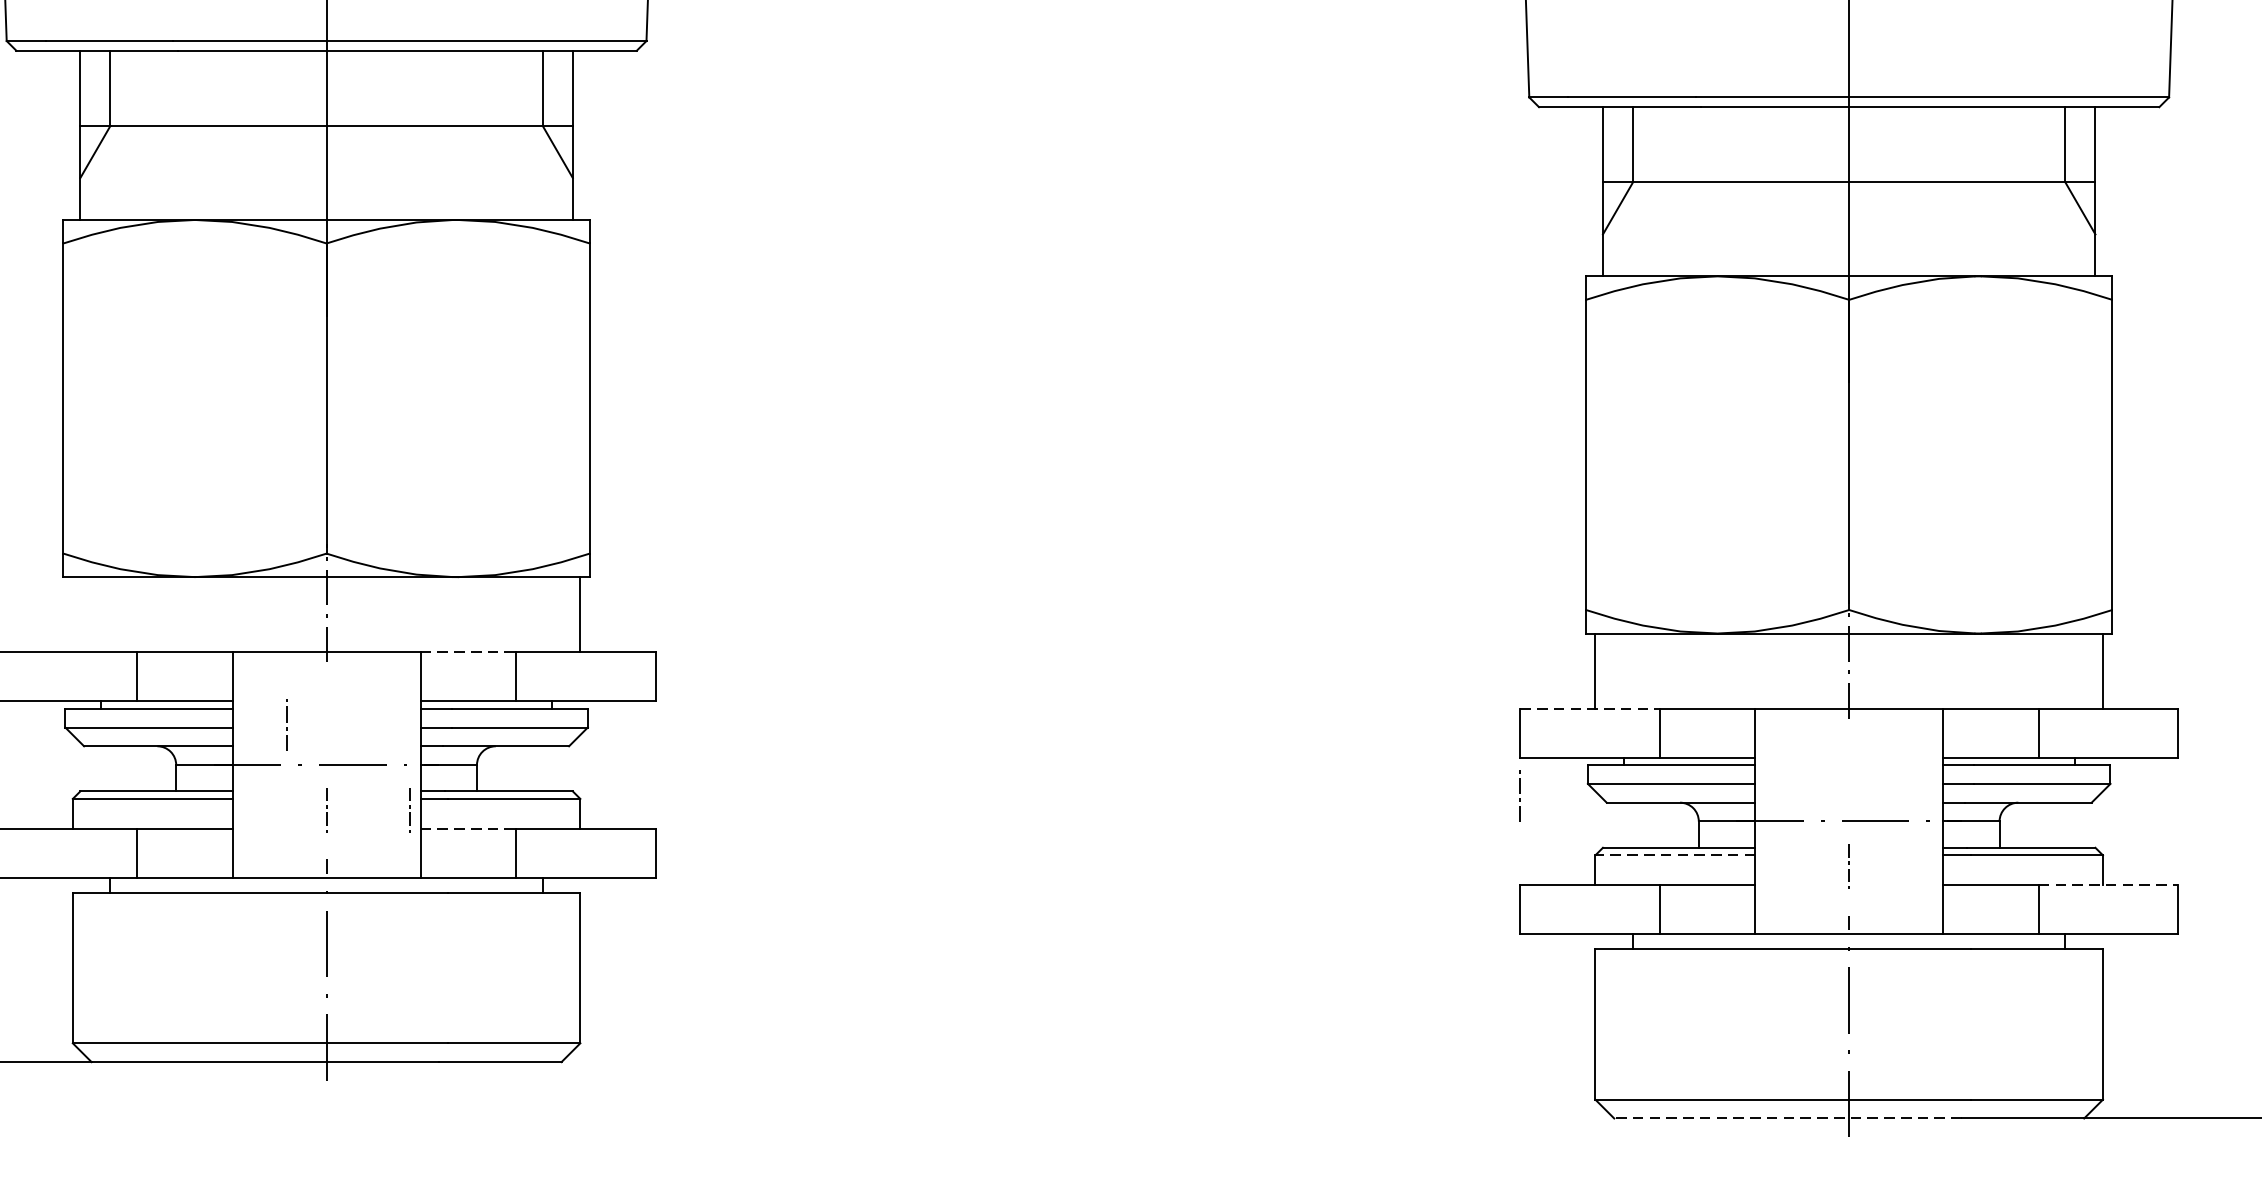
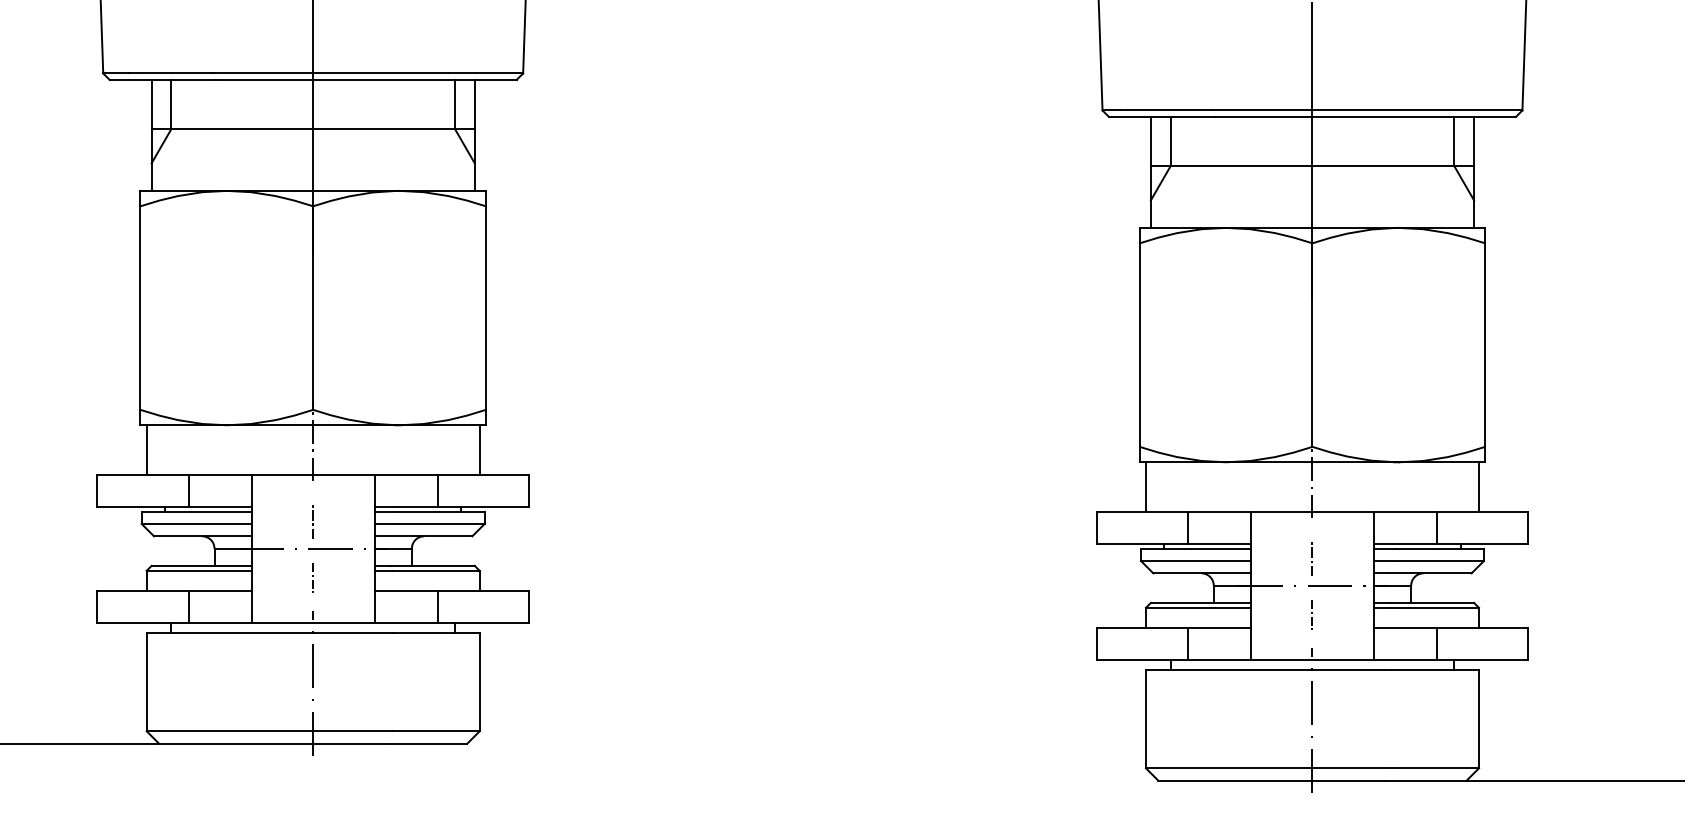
line: (72, 614) -> (146, 449), added
line: (468, 652) -> (406, 474), dashed -> solid
line: (1590, 708) -> (1142, 511), dashed -> solid
line: (285, 722) -> (312, 520), moved
line: (1518, 793) -> (1311, 557), moved
line: (409, 807) -> (367, 576), removed
line: (468, 828) -> (406, 590), dashed -> solid
line: (1674, 854) -> (1197, 607), dashed -> solid
line: (2108, 885) -> (1482, 627), dashed -> solid
line: (1786, 1118) -> (1271, 780), dashed -> solid

